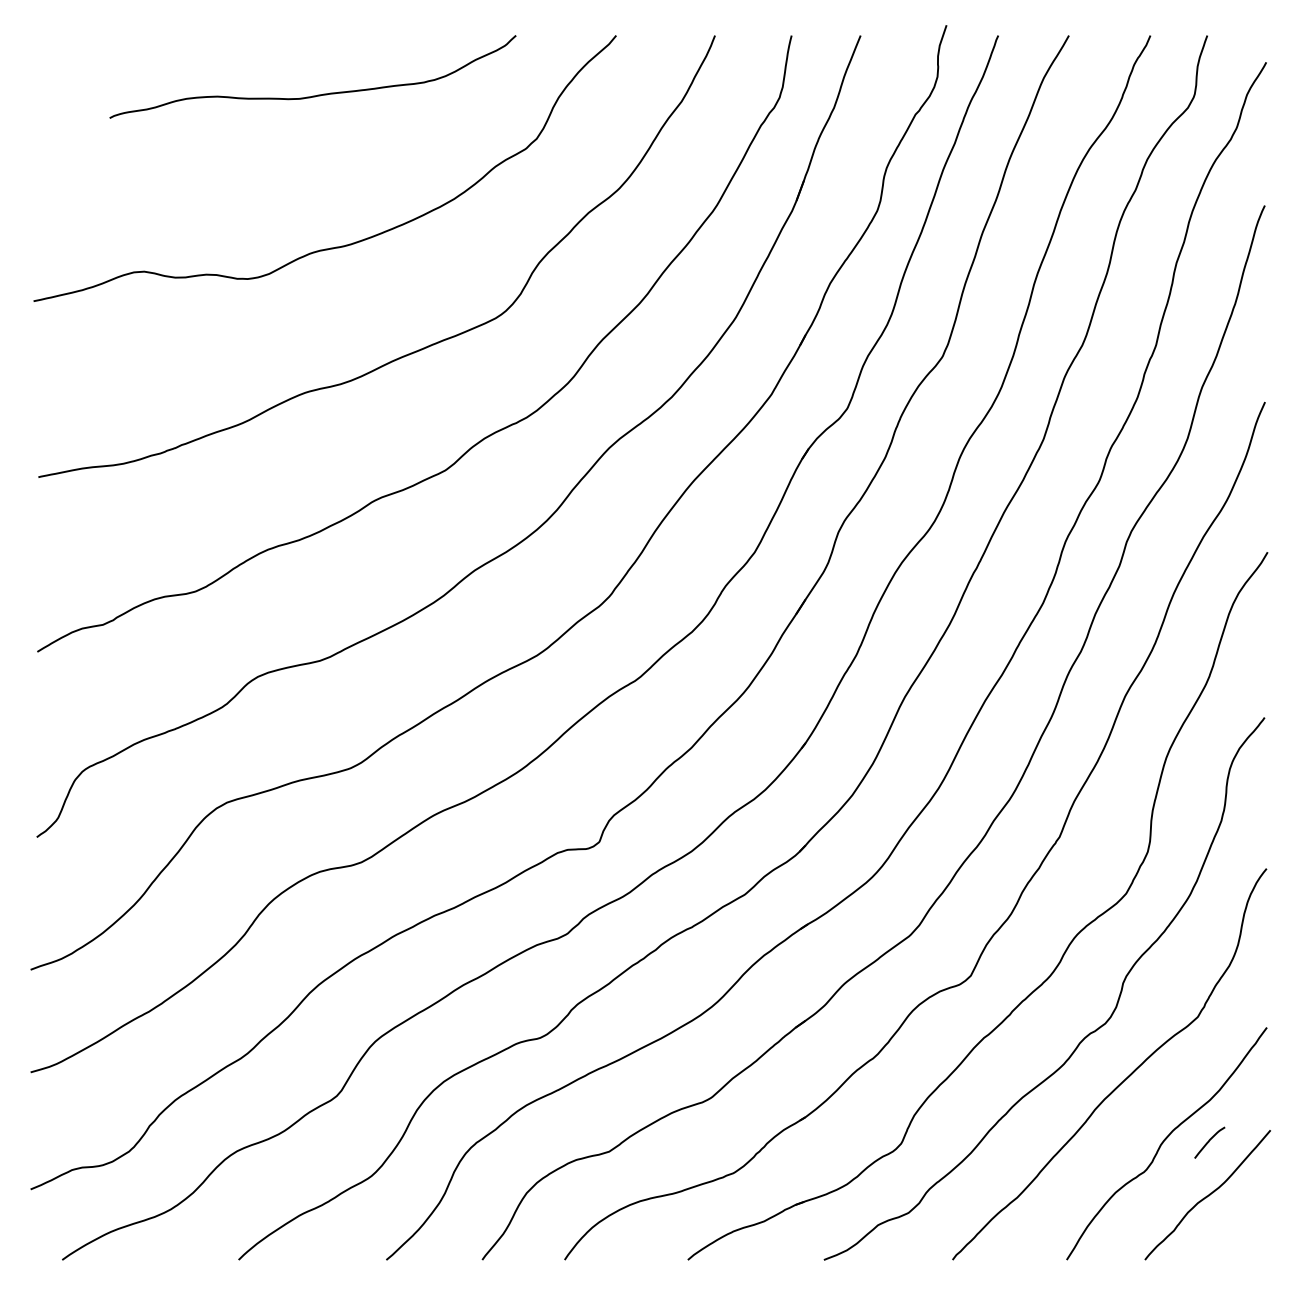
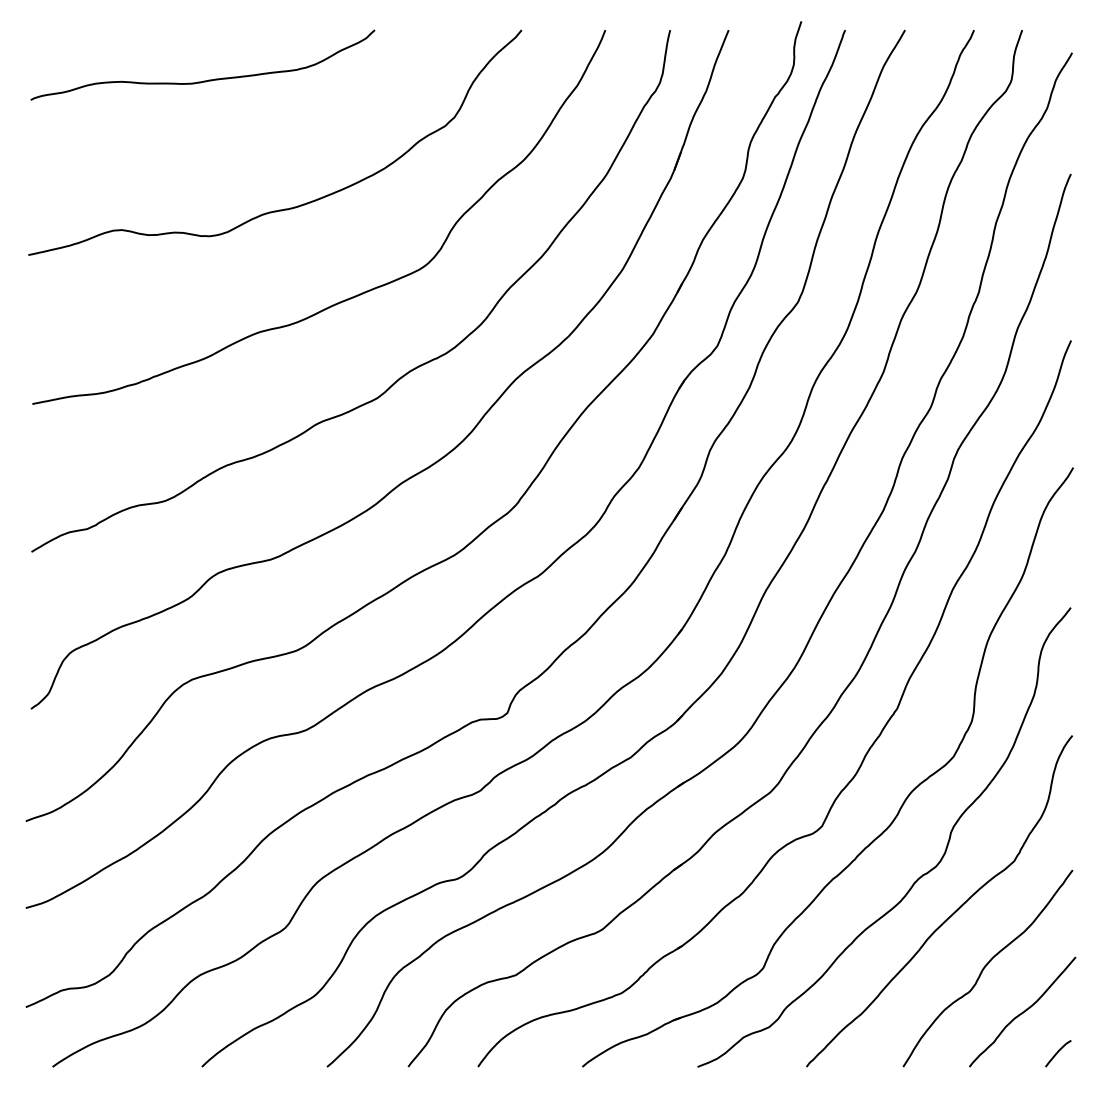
curve: (313, 95) -> (203, 80), moved
curve: (1209, 1141) -> (1058, 1052), moved

